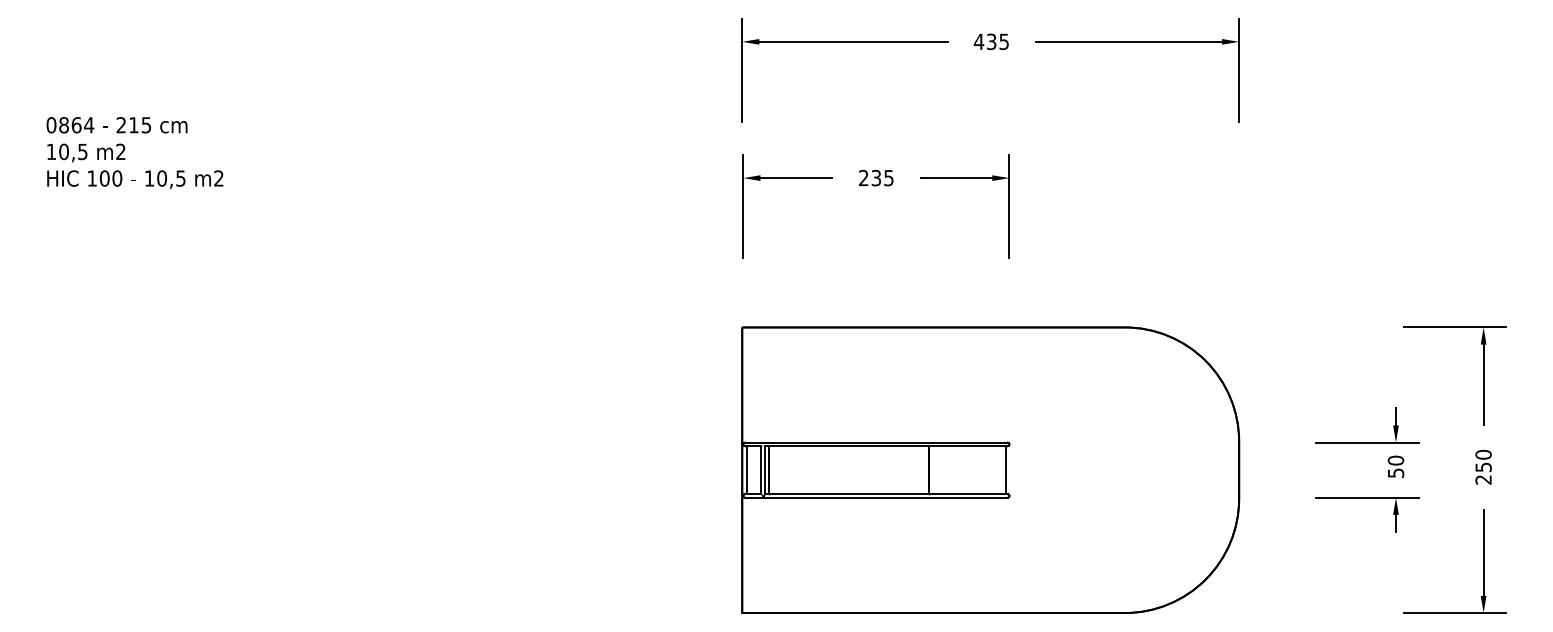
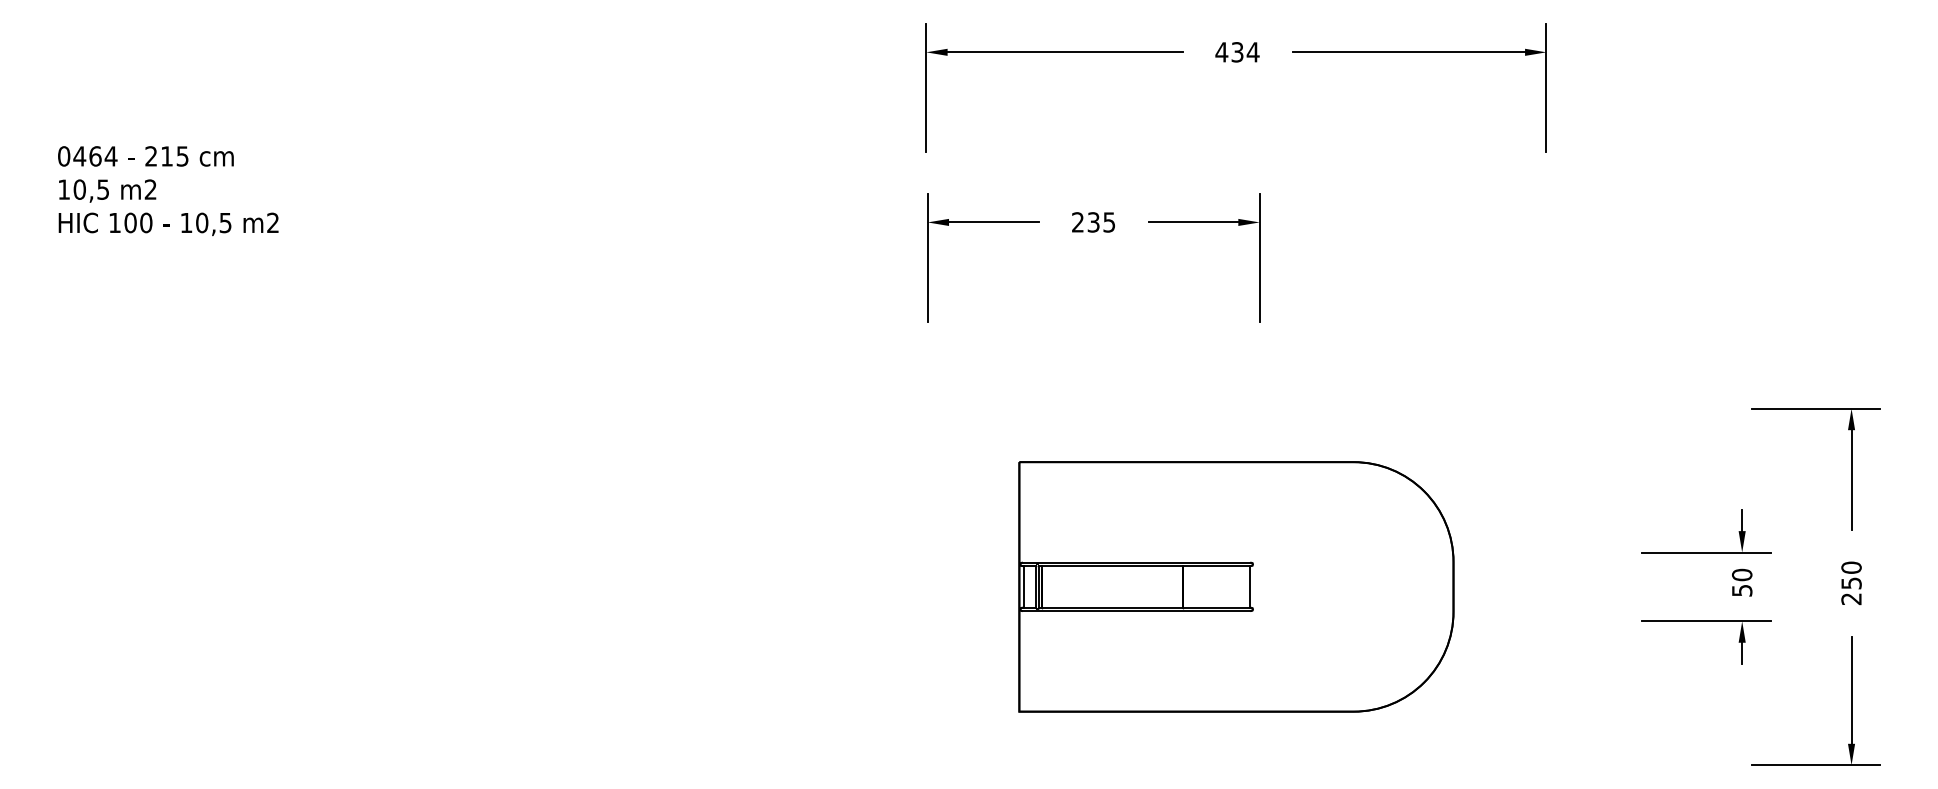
text: (1004, 41) -> (1253, 51), 435 -> 434
text: (63, 125) -> (79, 156), 0864 -> 0464
part: (990, 469) -> (1236, 586), size x0.7

